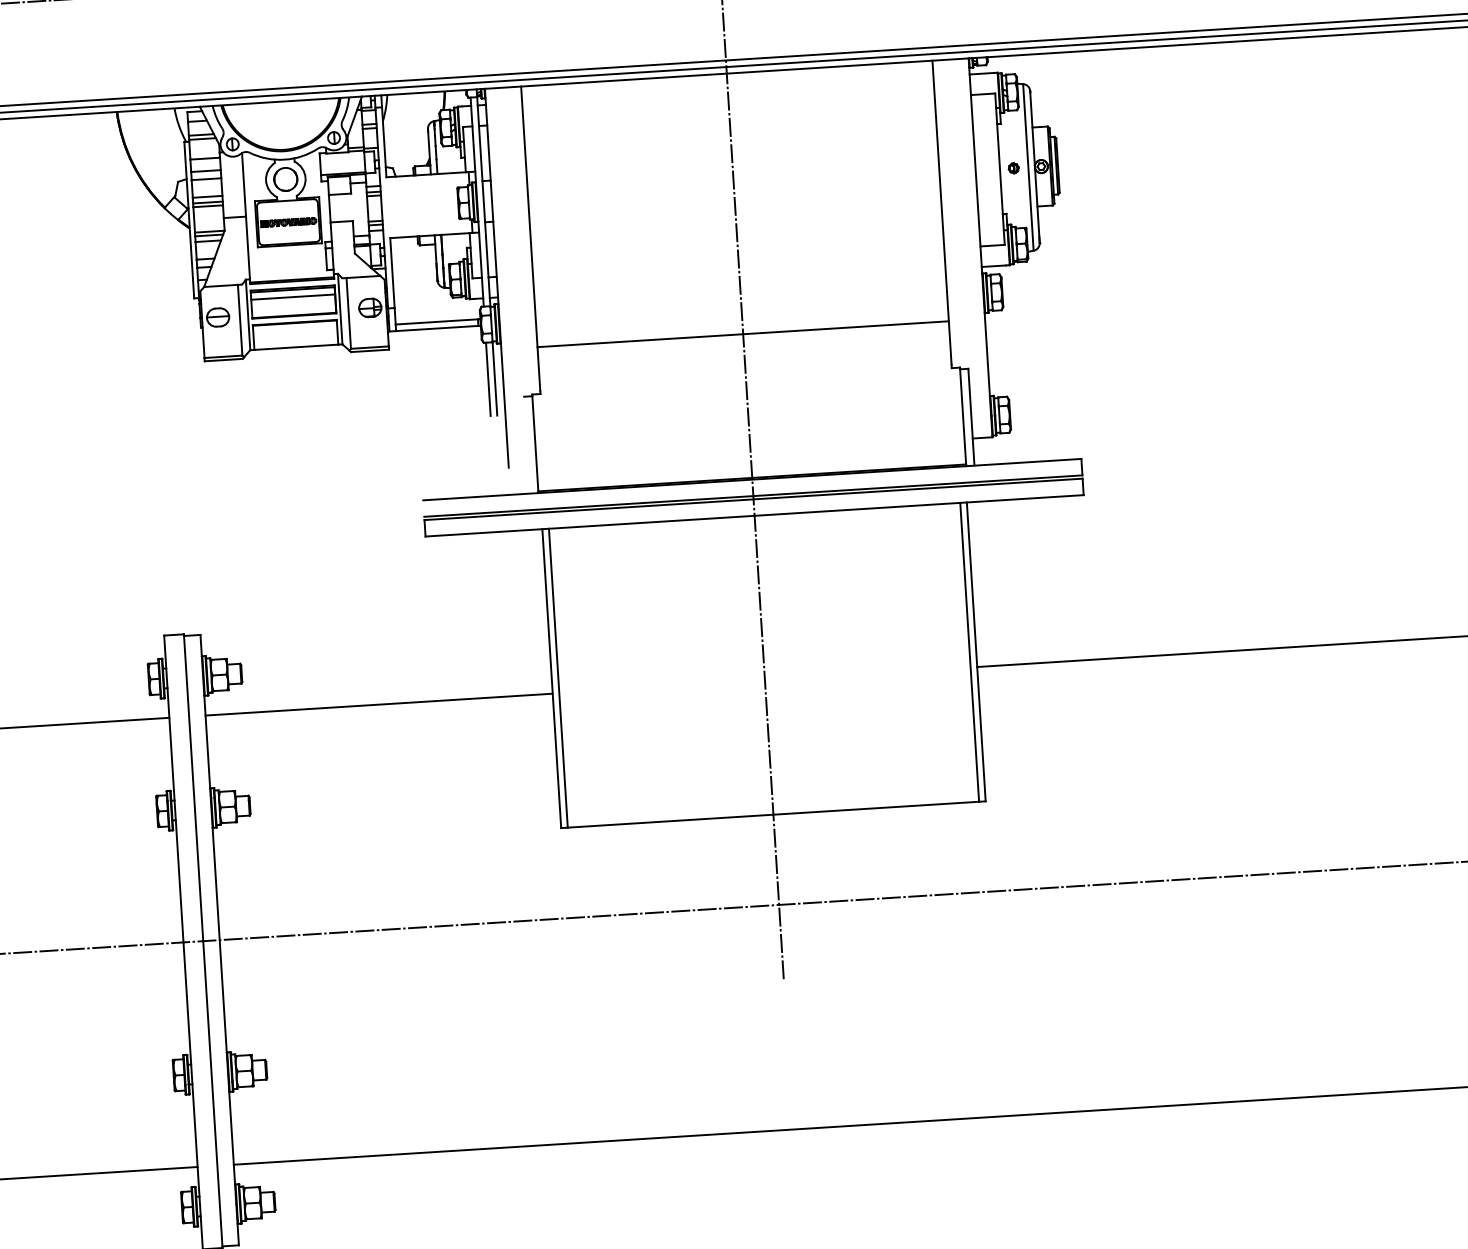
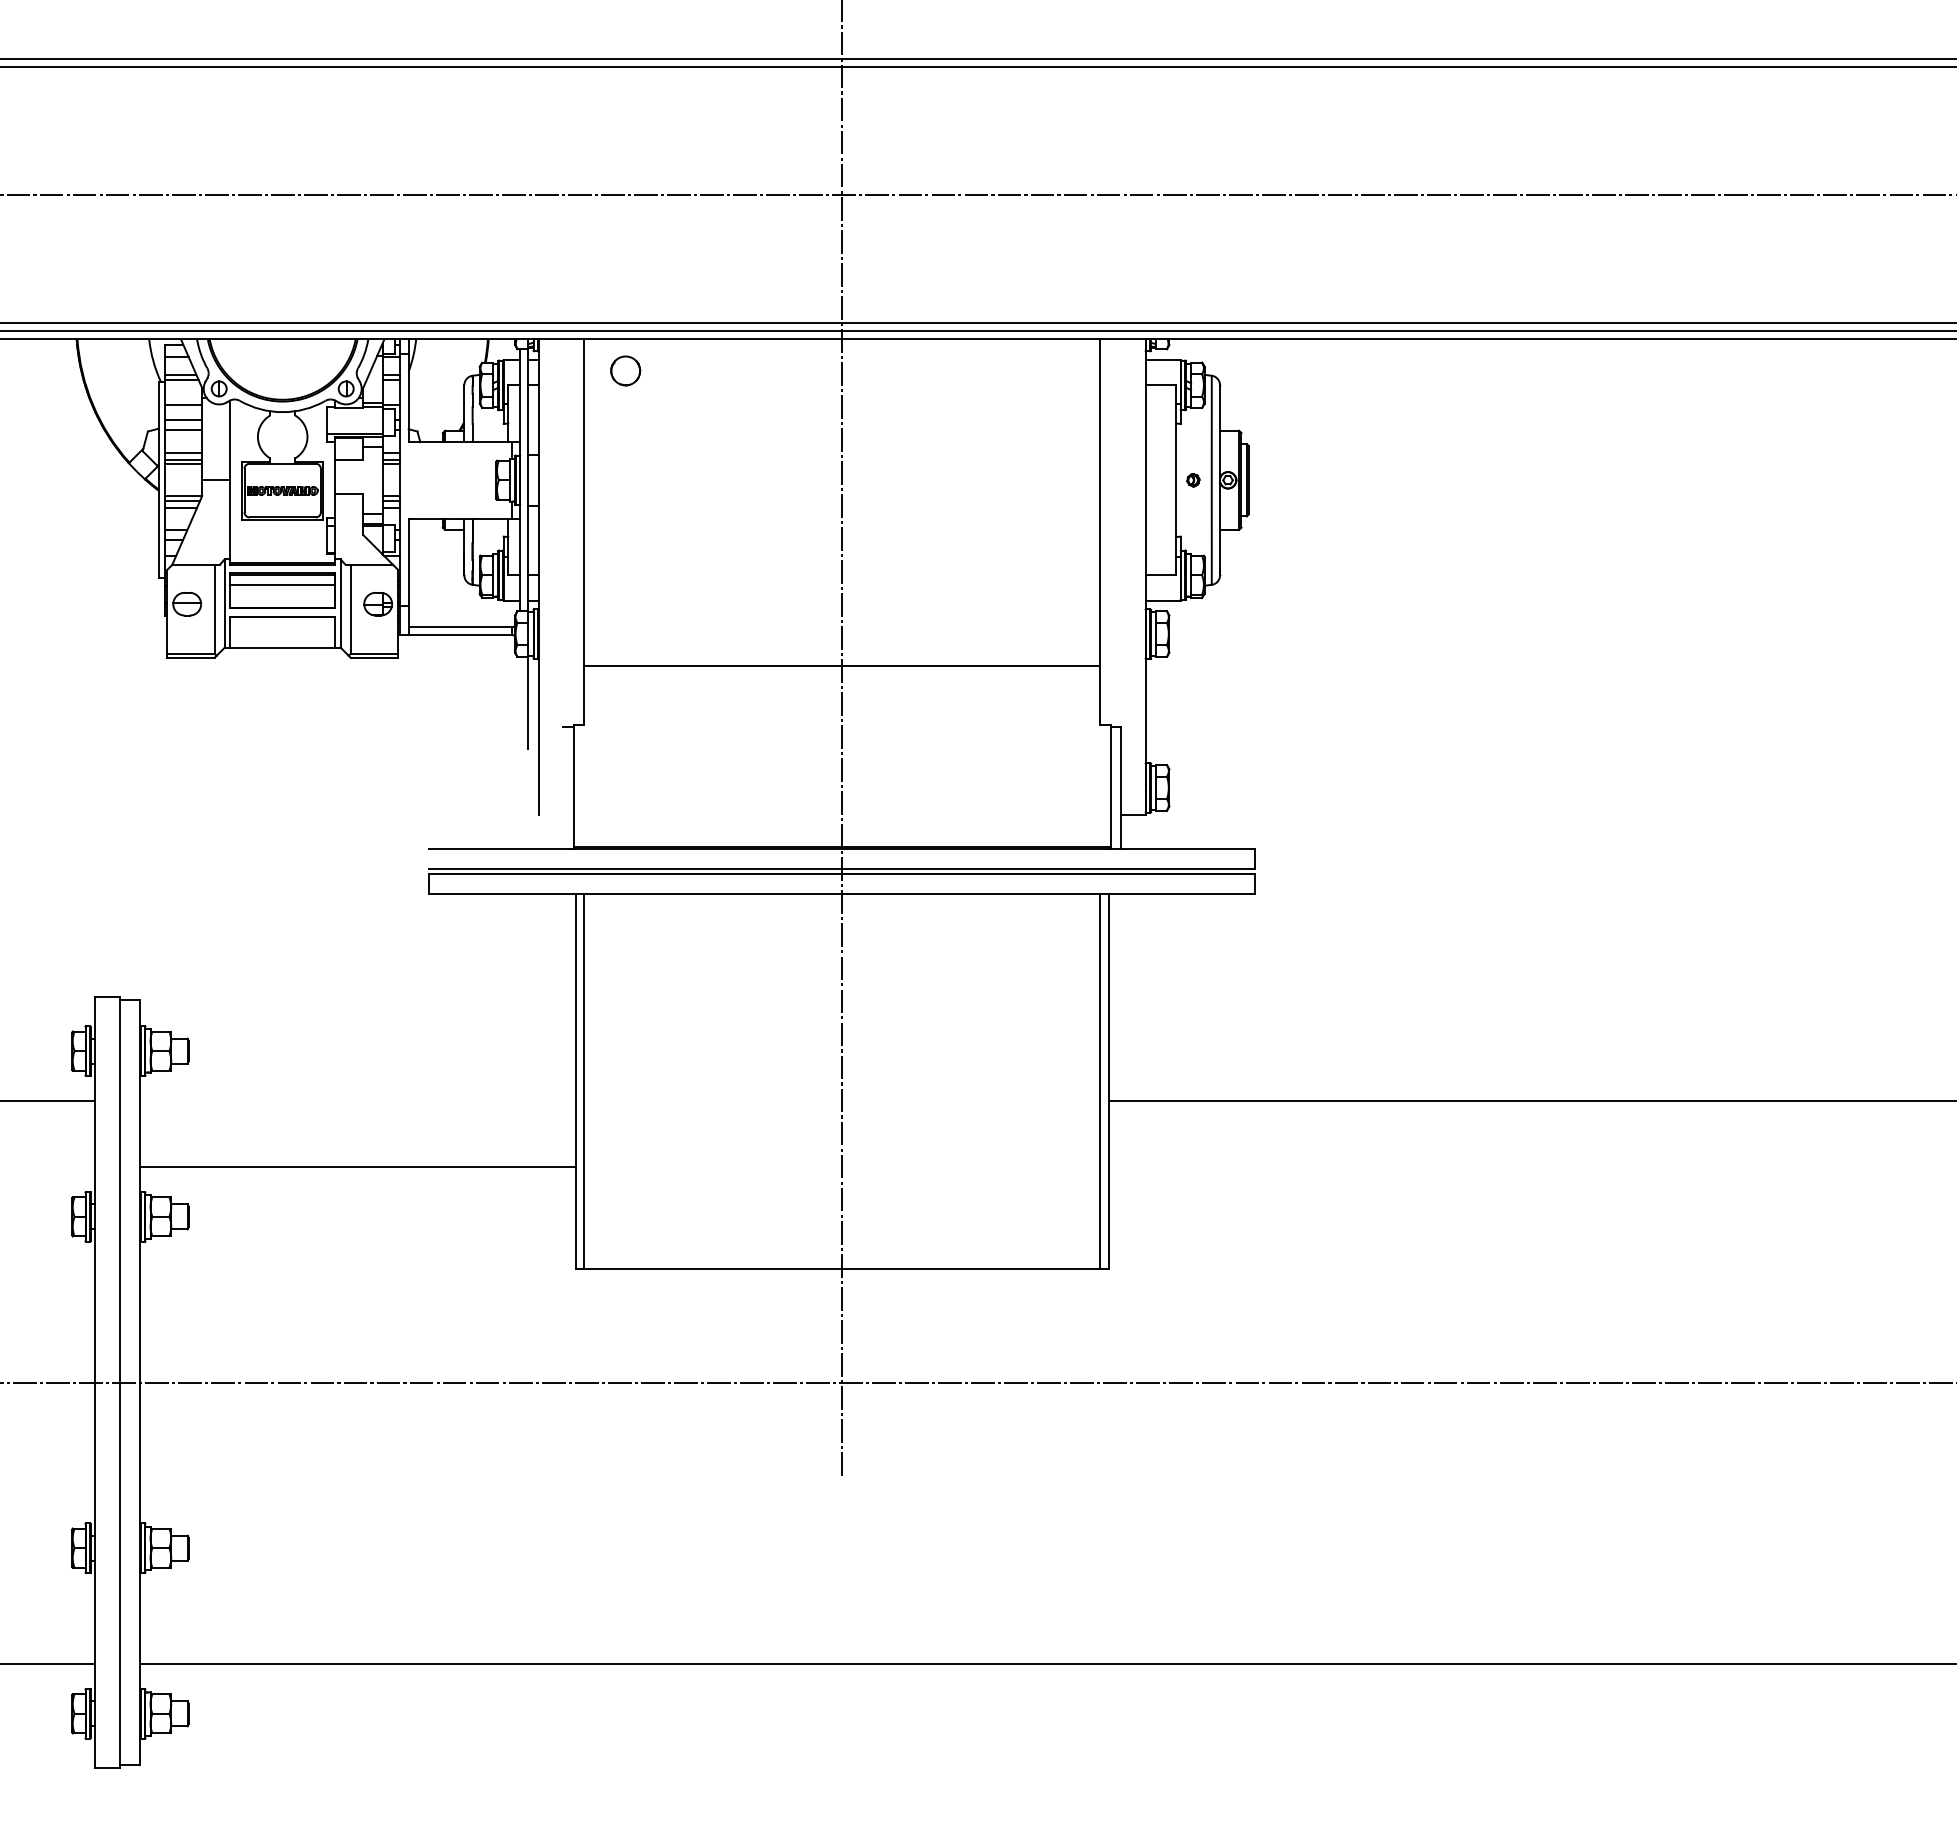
part: (285, 179) -> (625, 370), moved
line: (488, 379) -> (520, 702), removed
line: (378, 704) -> (357, 1166), moved

